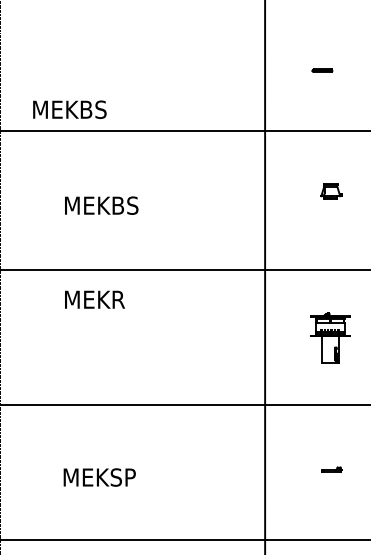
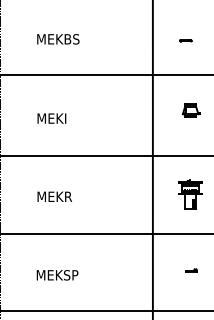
text: (70, 110) -> (58, 39), moved
part: (330, 191) -> (190, 110), size x1.43
text: (125, 205) -> (72, 118), MEKBS -> MEKI
text: (94, 299) -> (54, 196), moved

